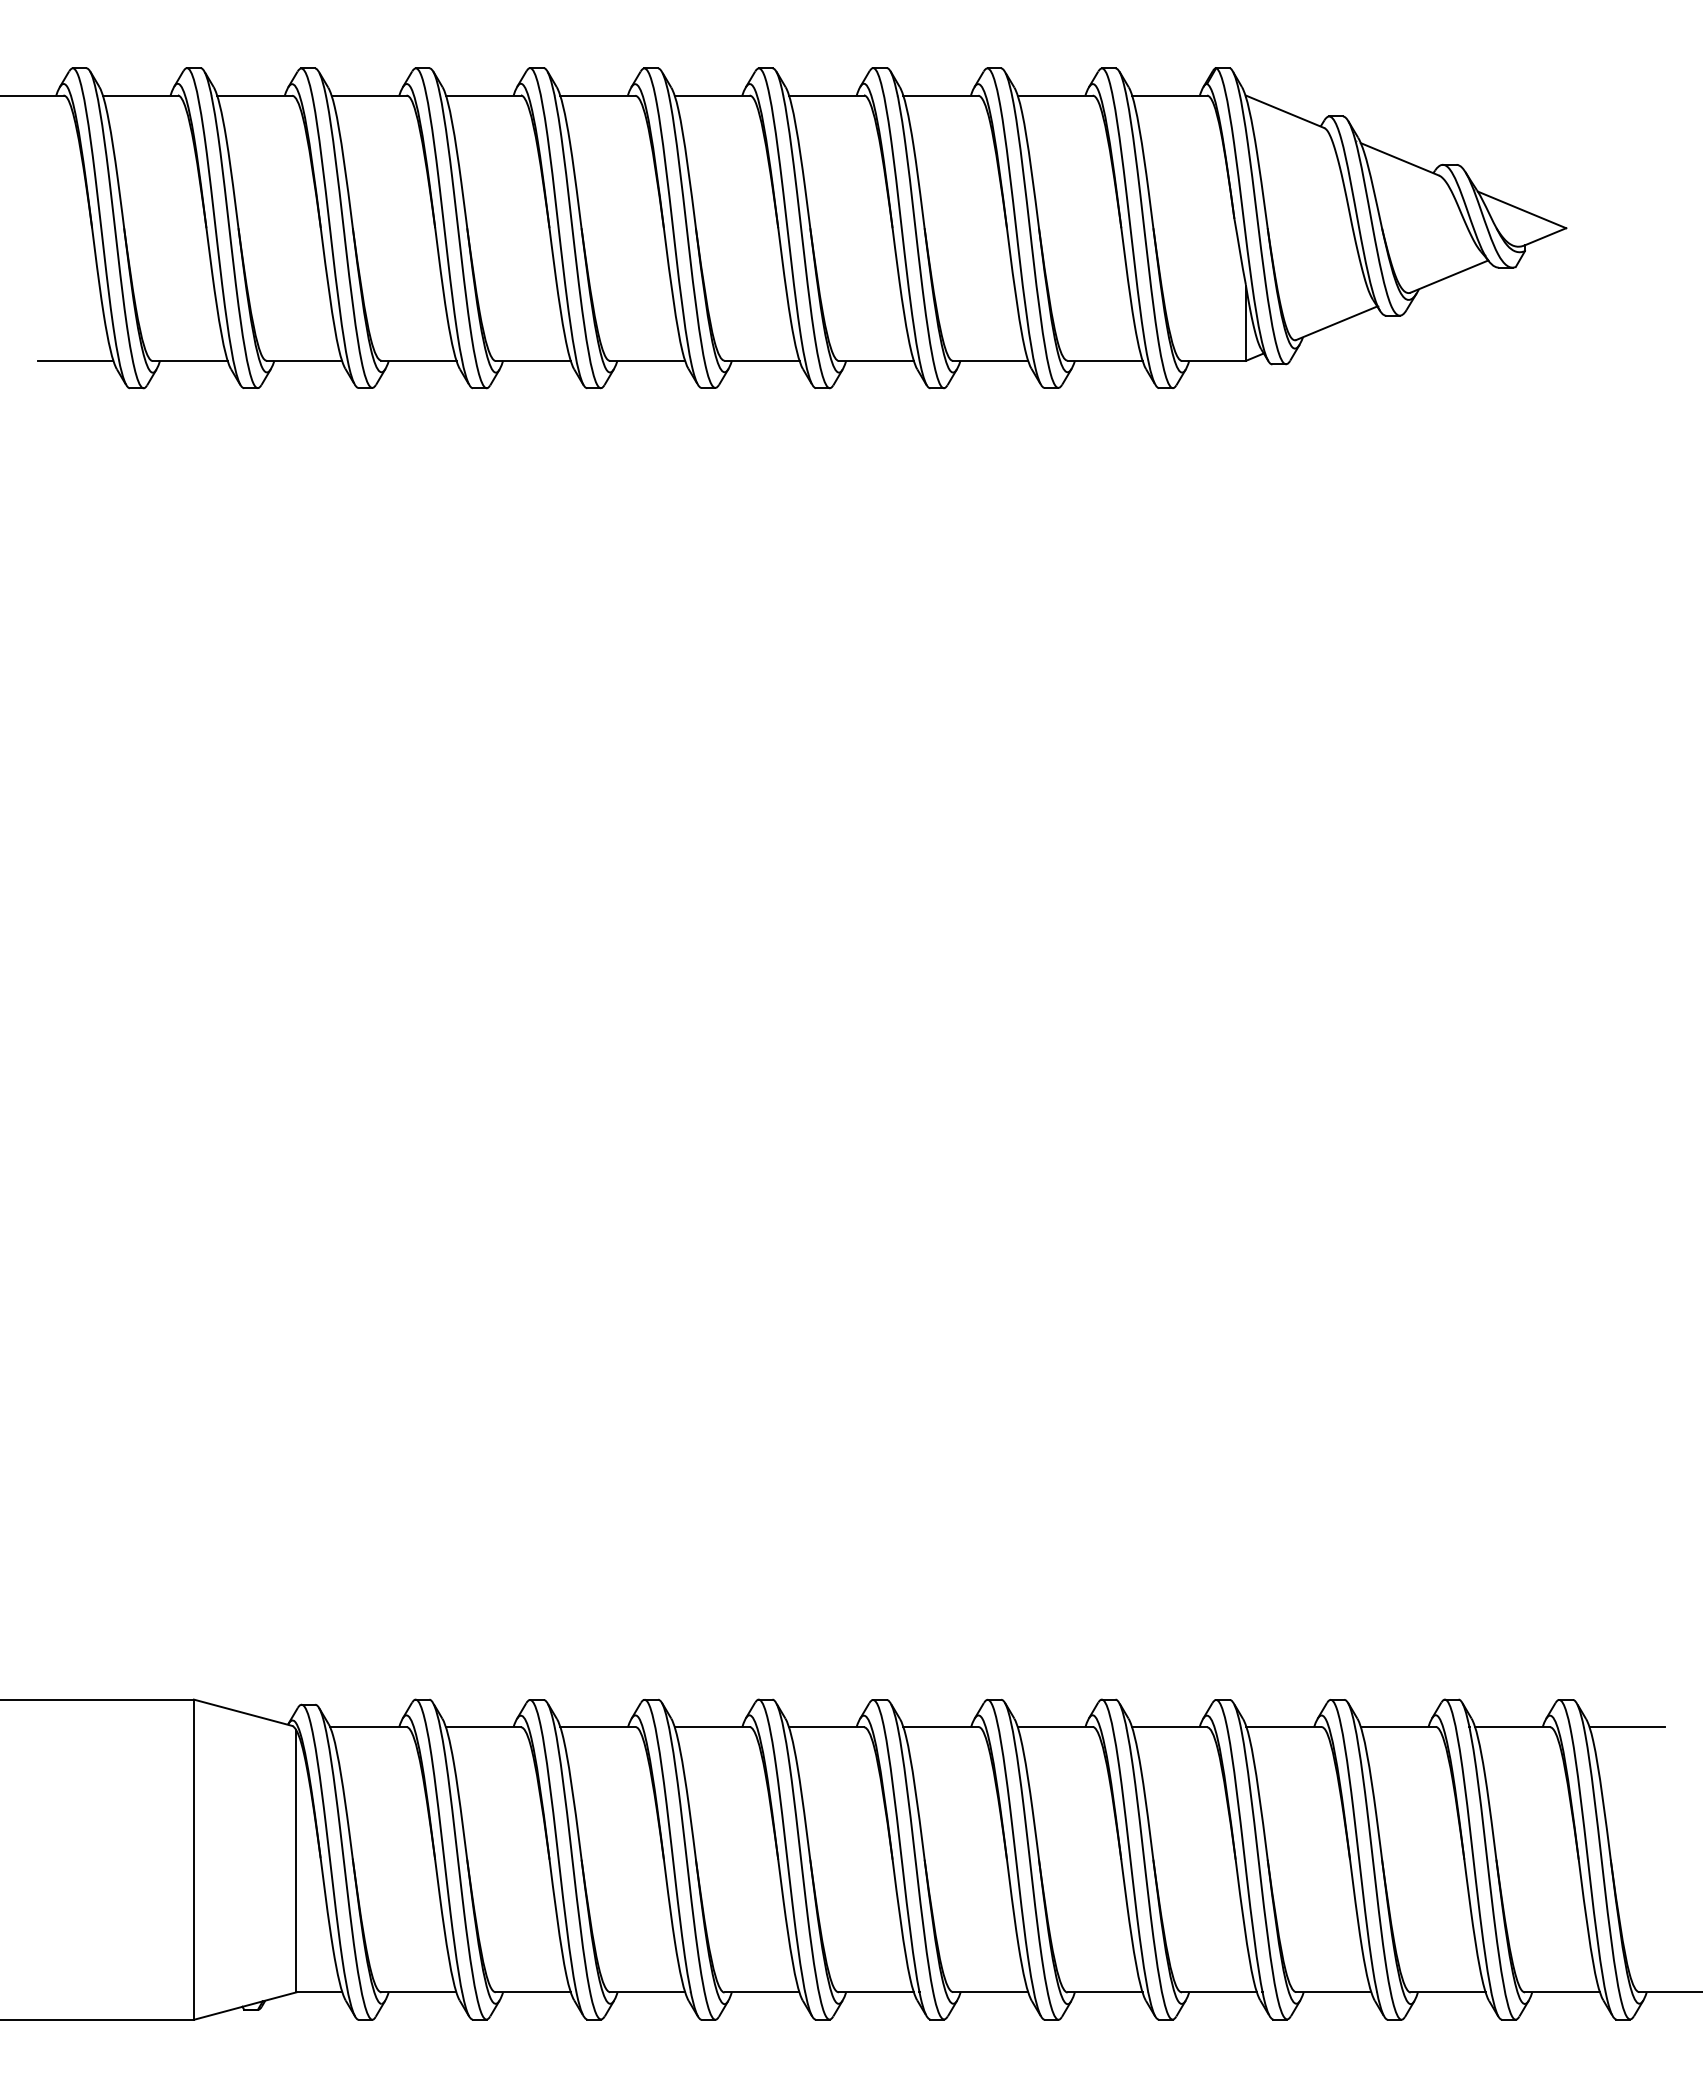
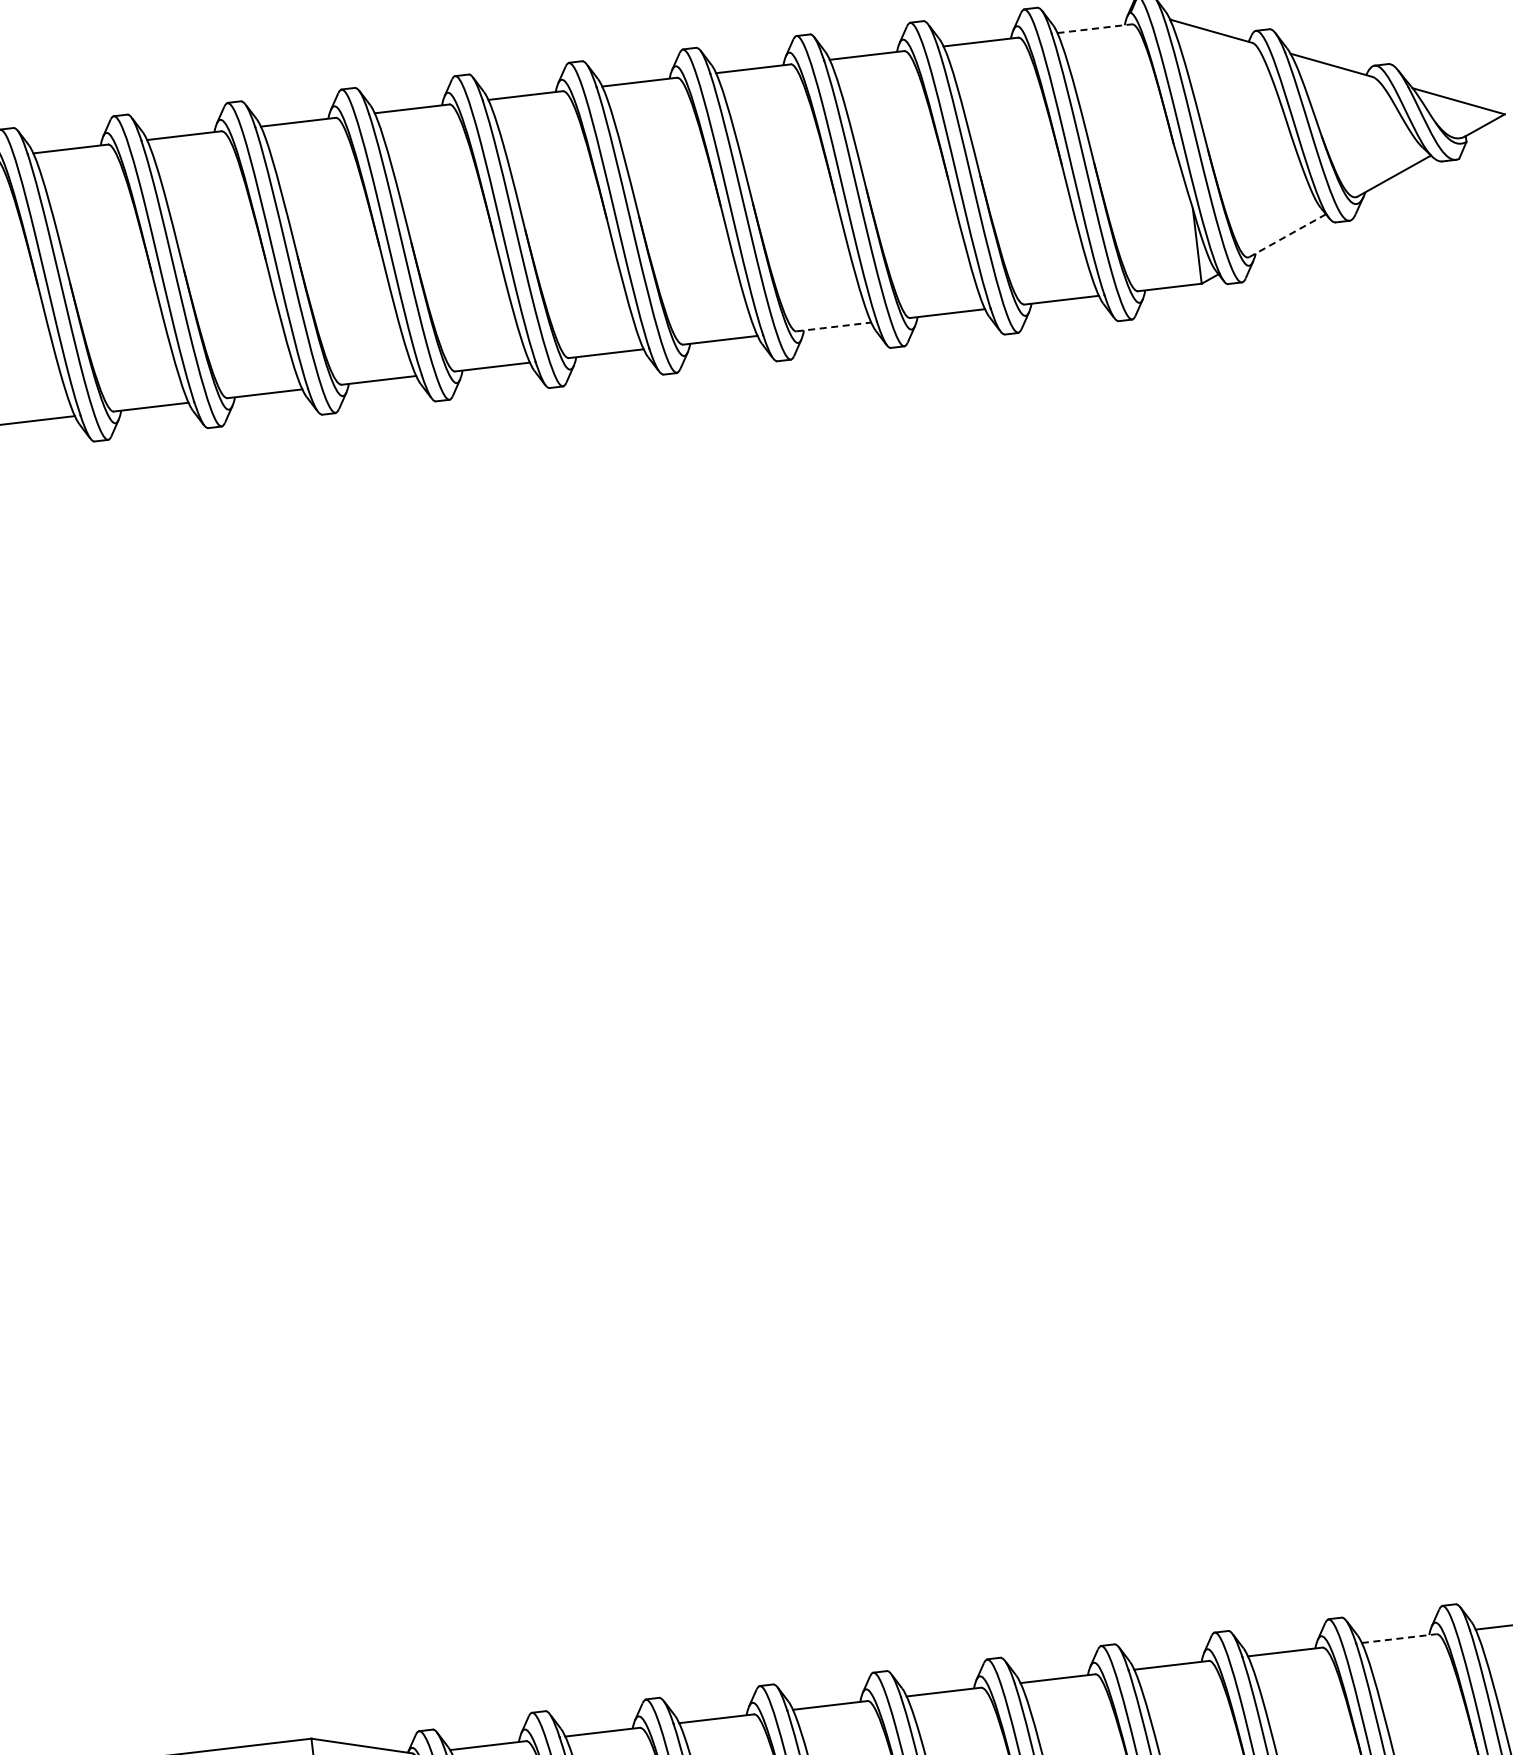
line: (1170, 95) -> (1095, 28), solid -> dashed
line: (1336, 323) -> (1287, 235), solid -> dashed
line: (876, 360) -> (834, 326), solid -> dashed
line: (1284, 1727) -> (1399, 1638), solid -> dashed

